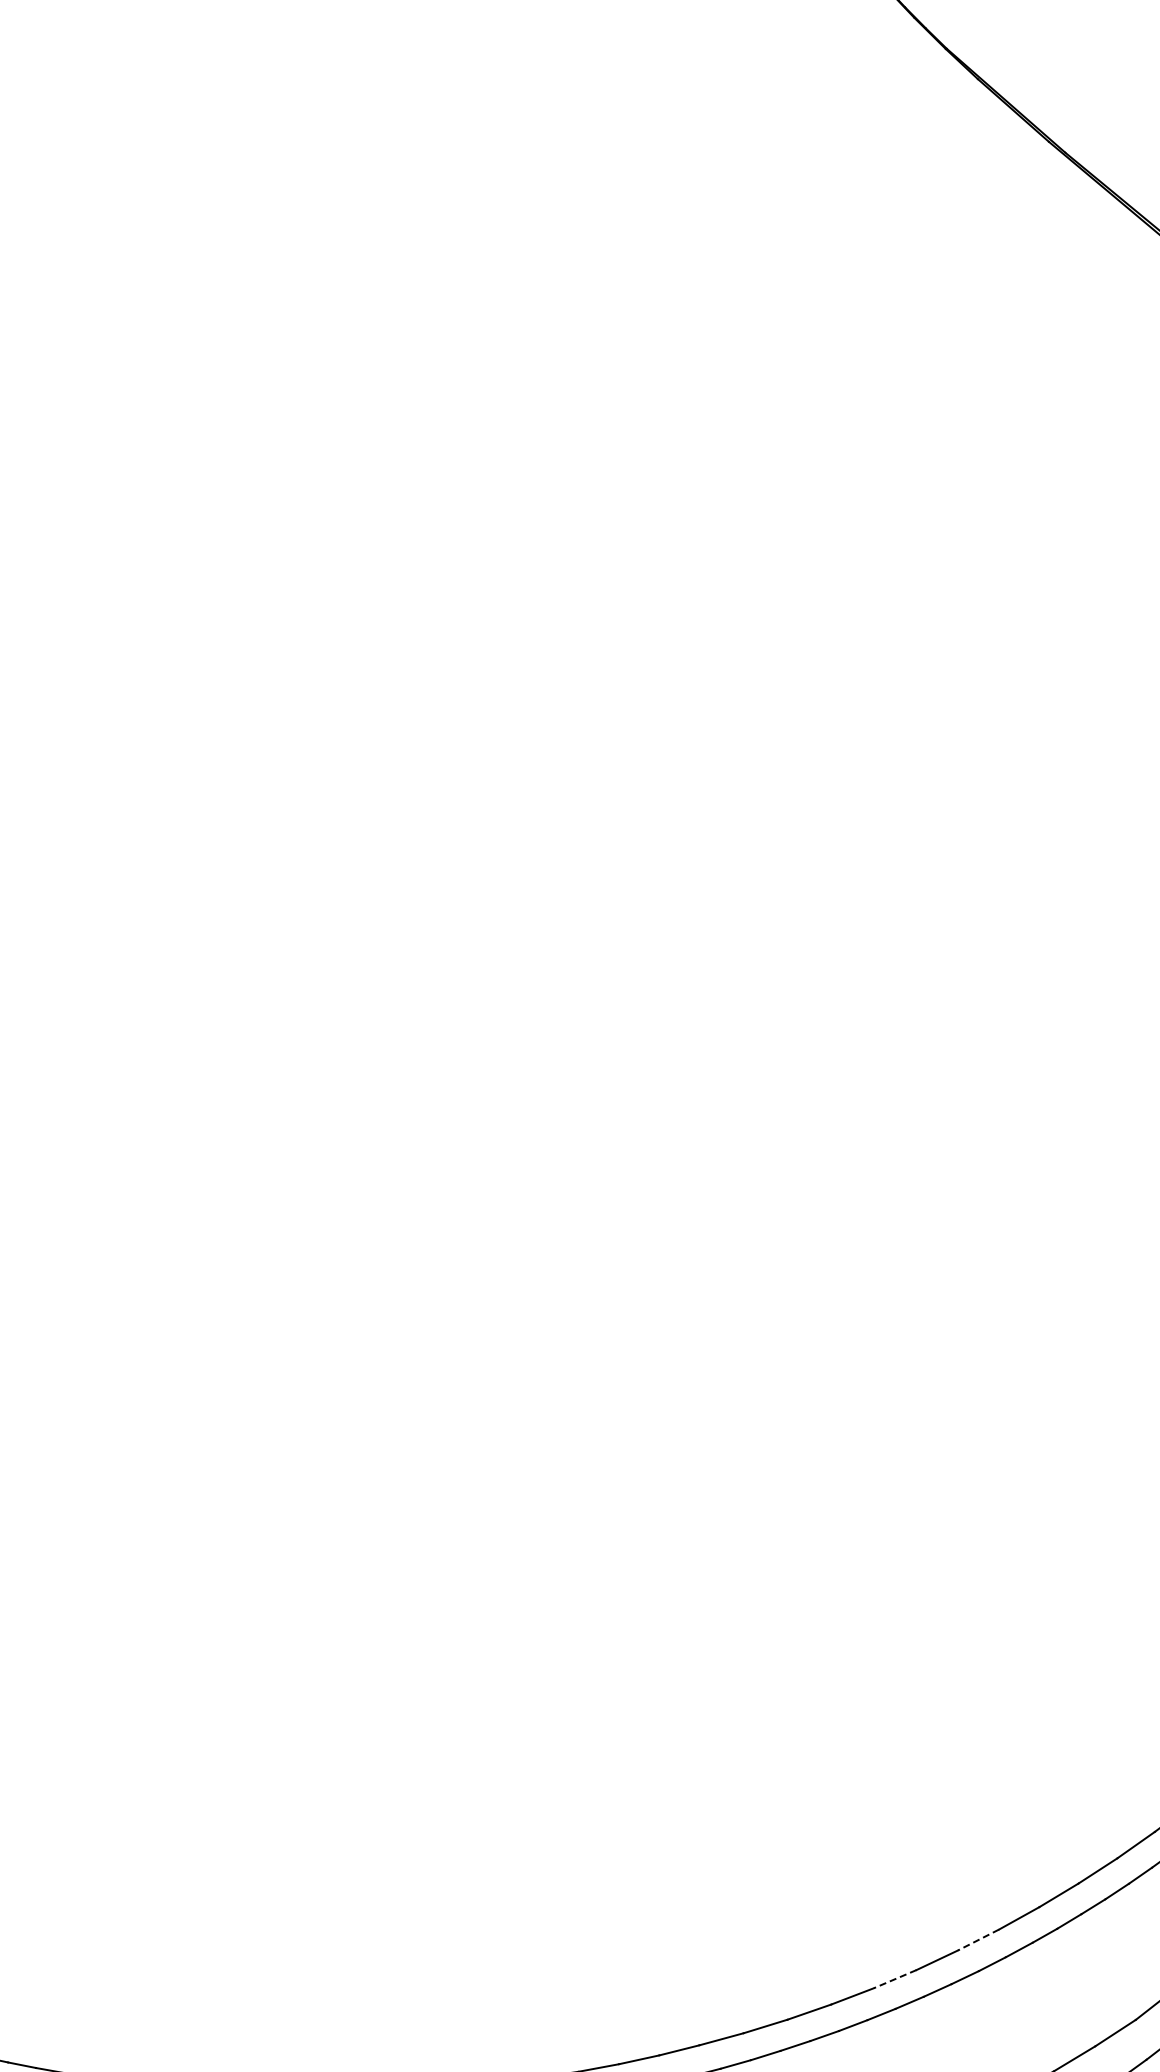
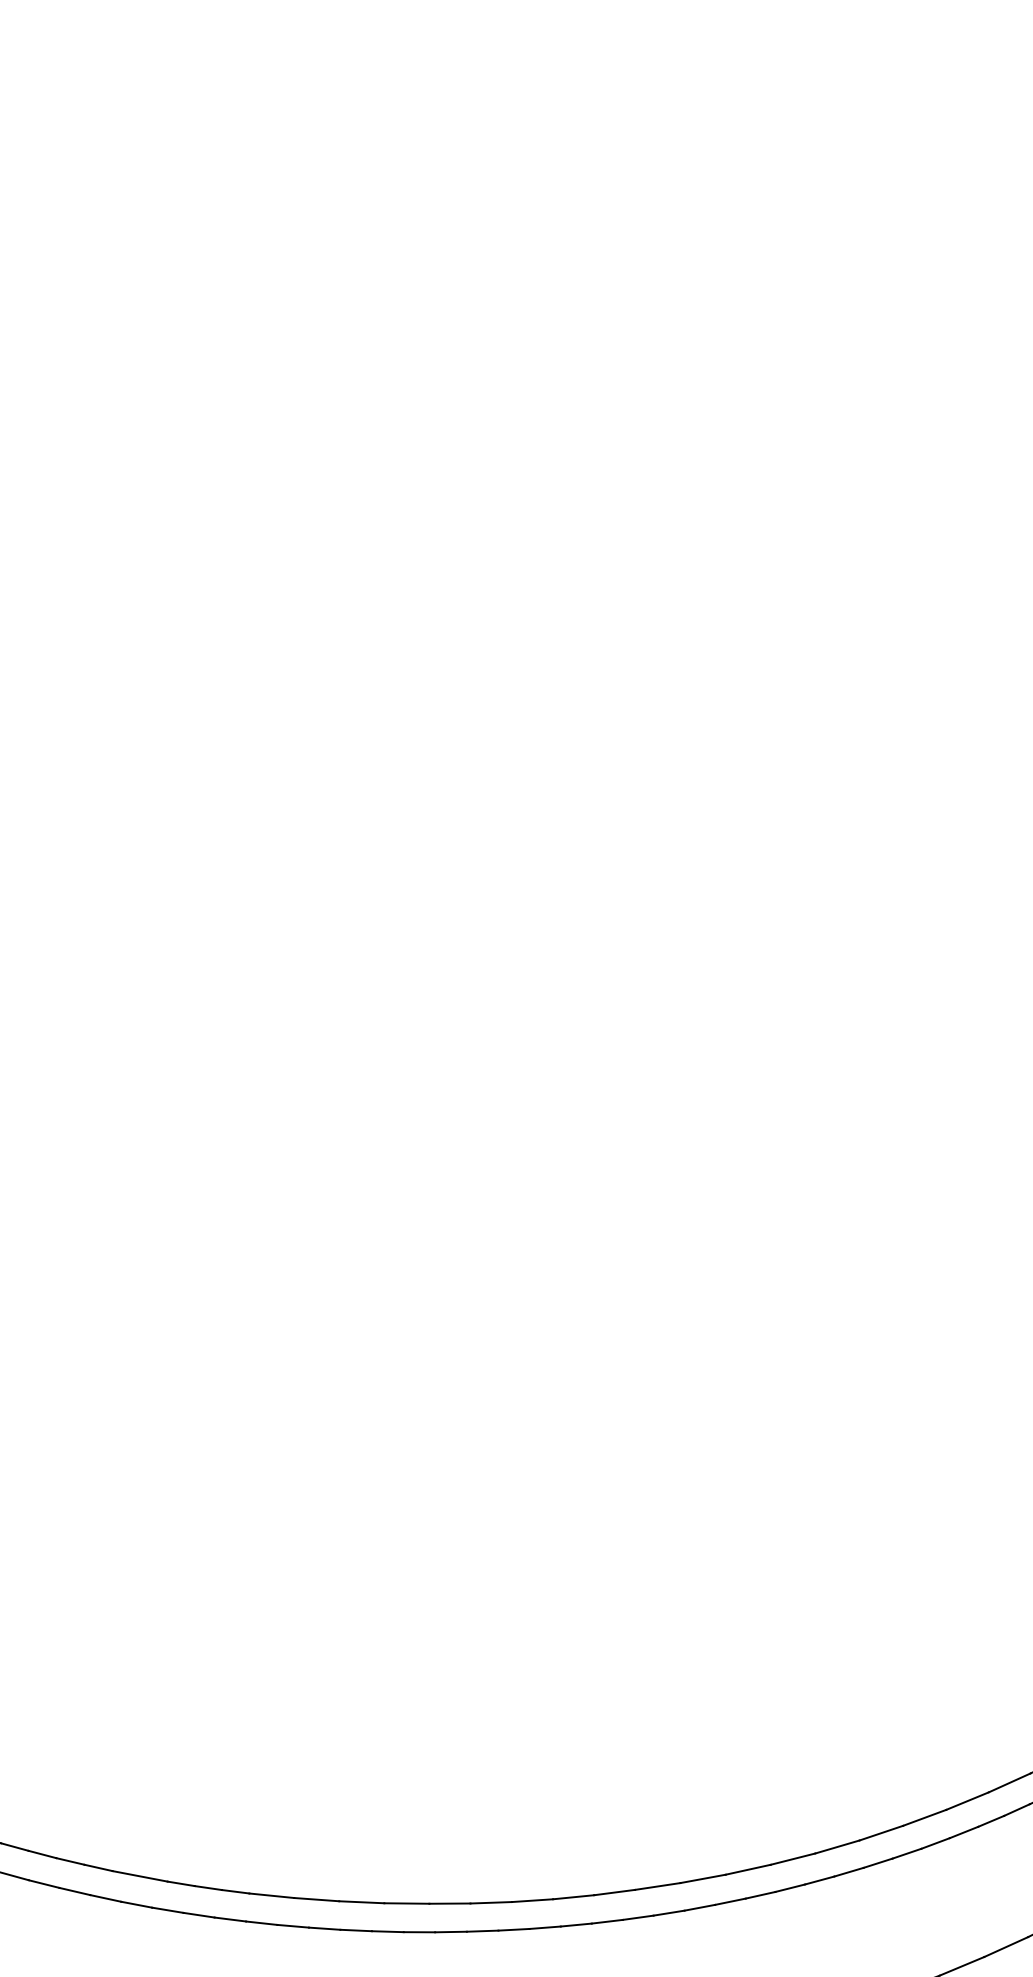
line: (978, 1940) -> (924, 1818), dashed -> solid
line: (894, 1979) -> (836, 1847), dashed -> solid

